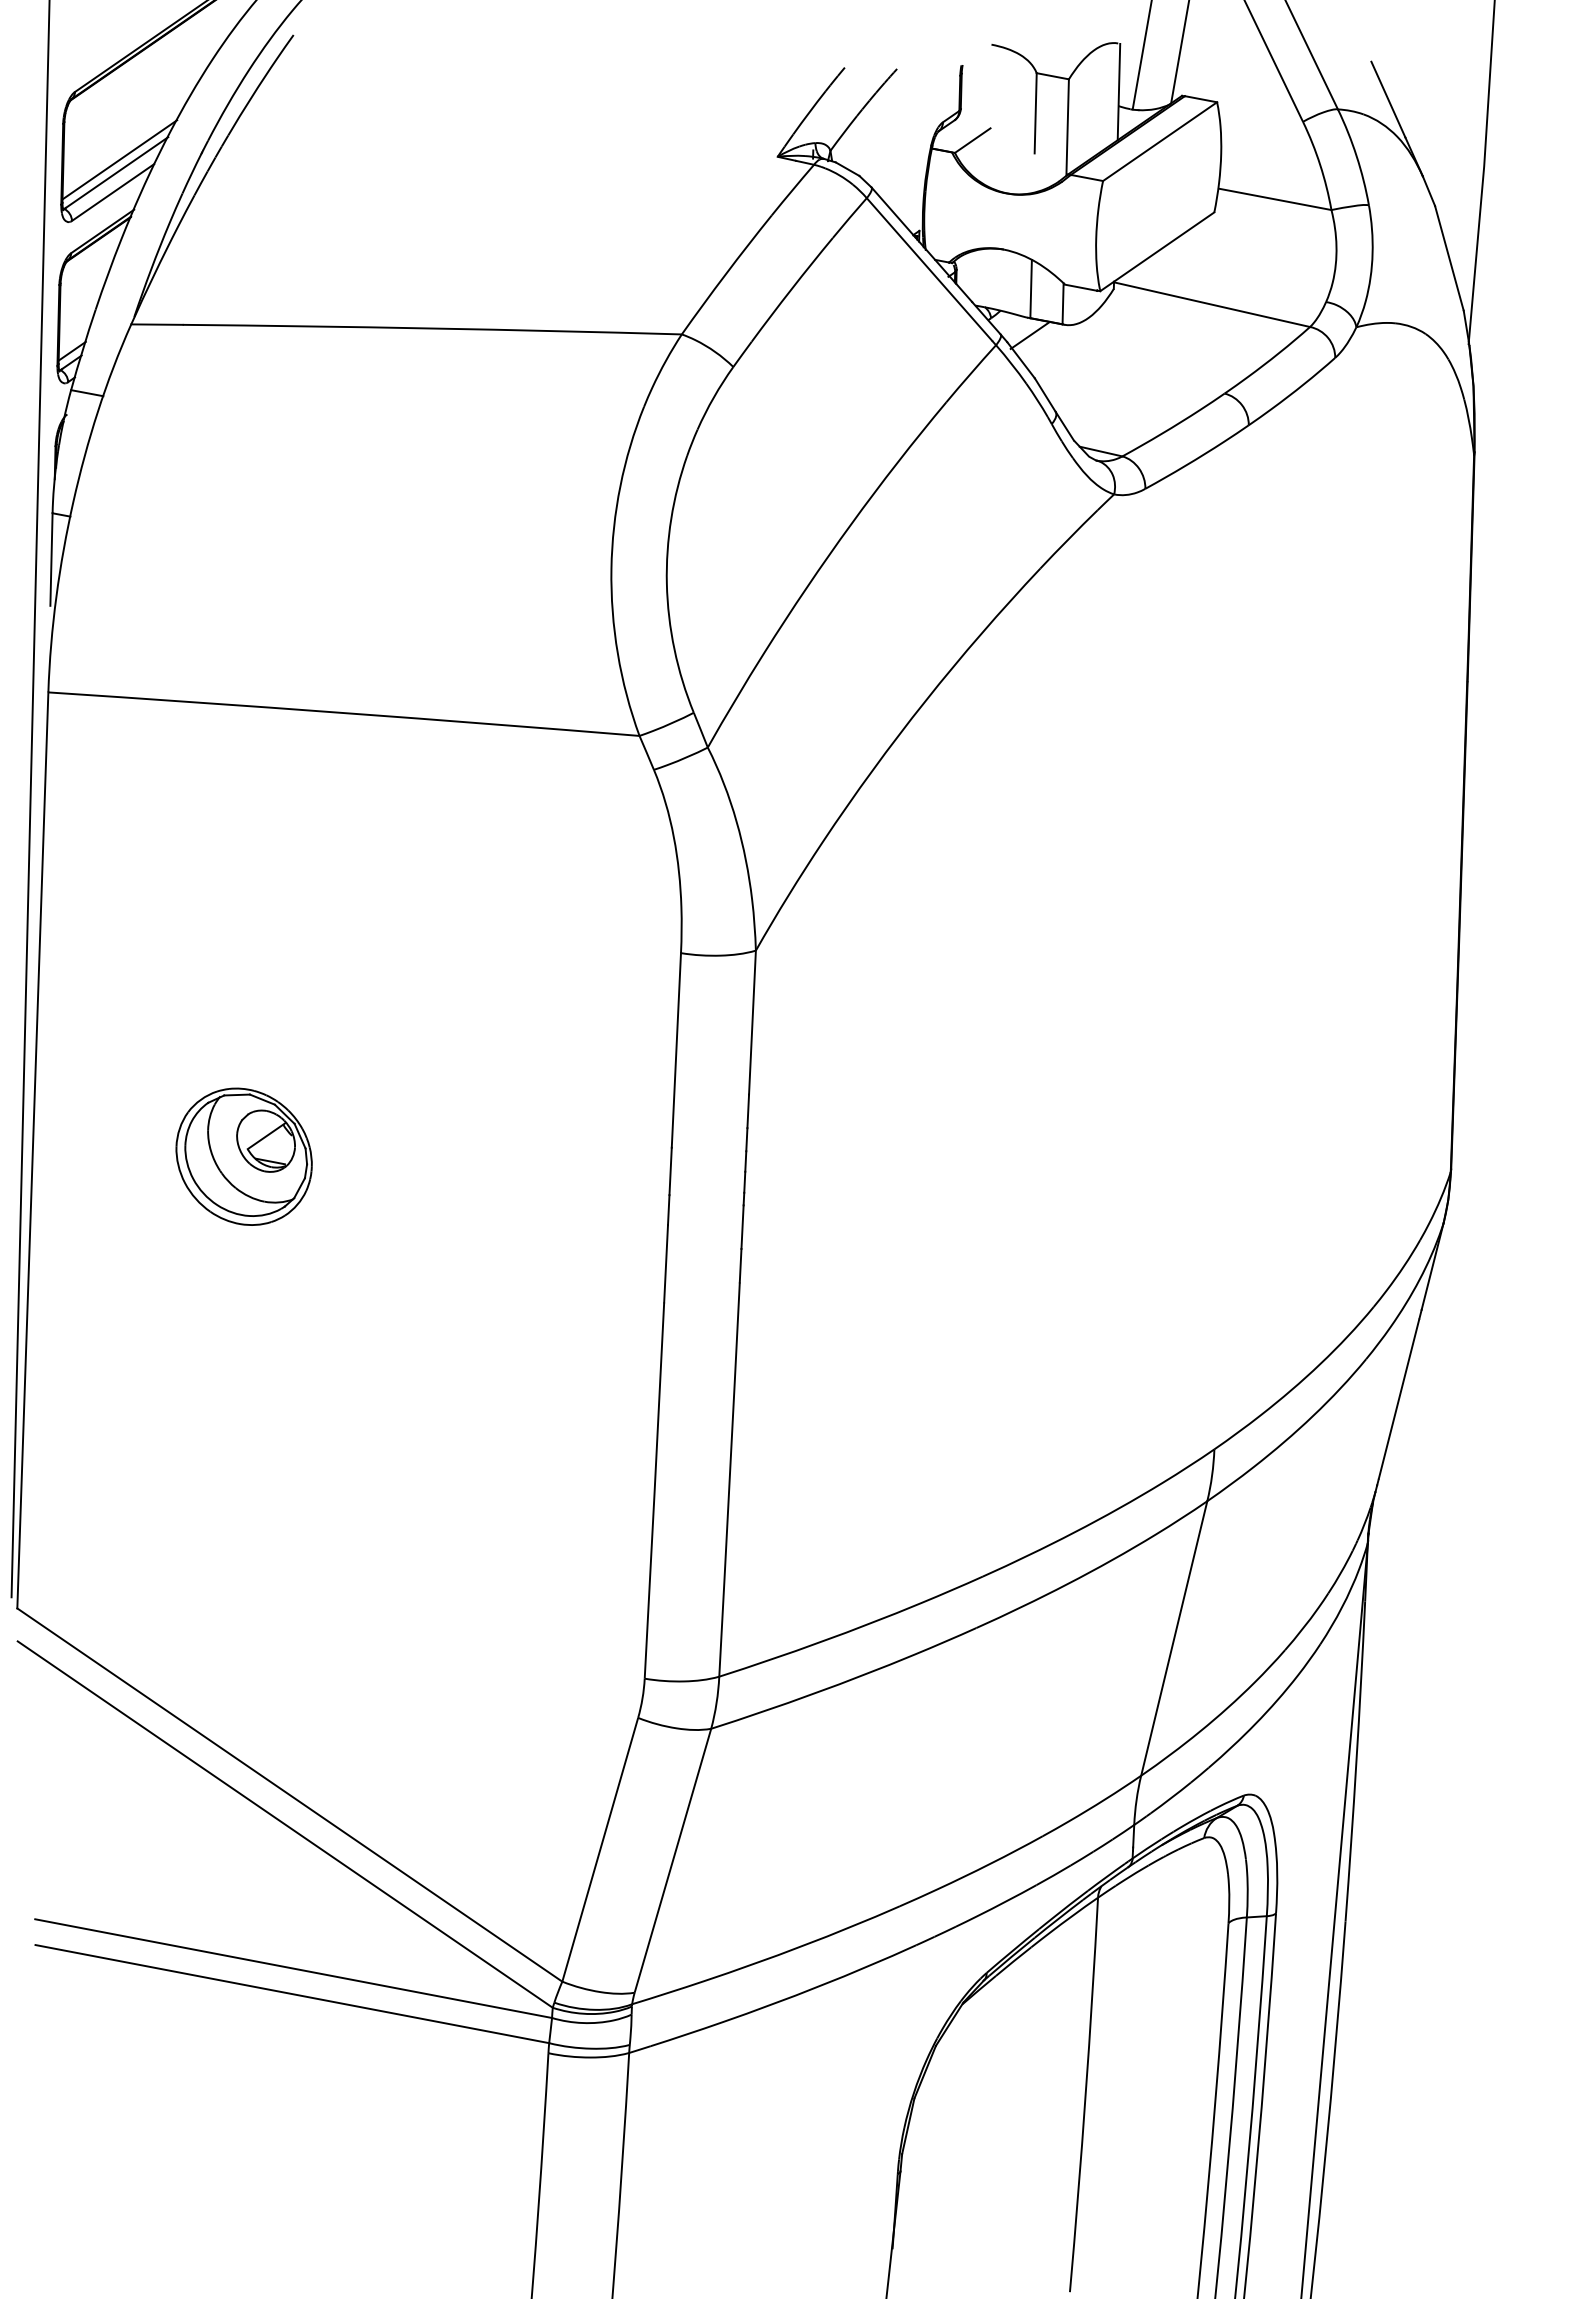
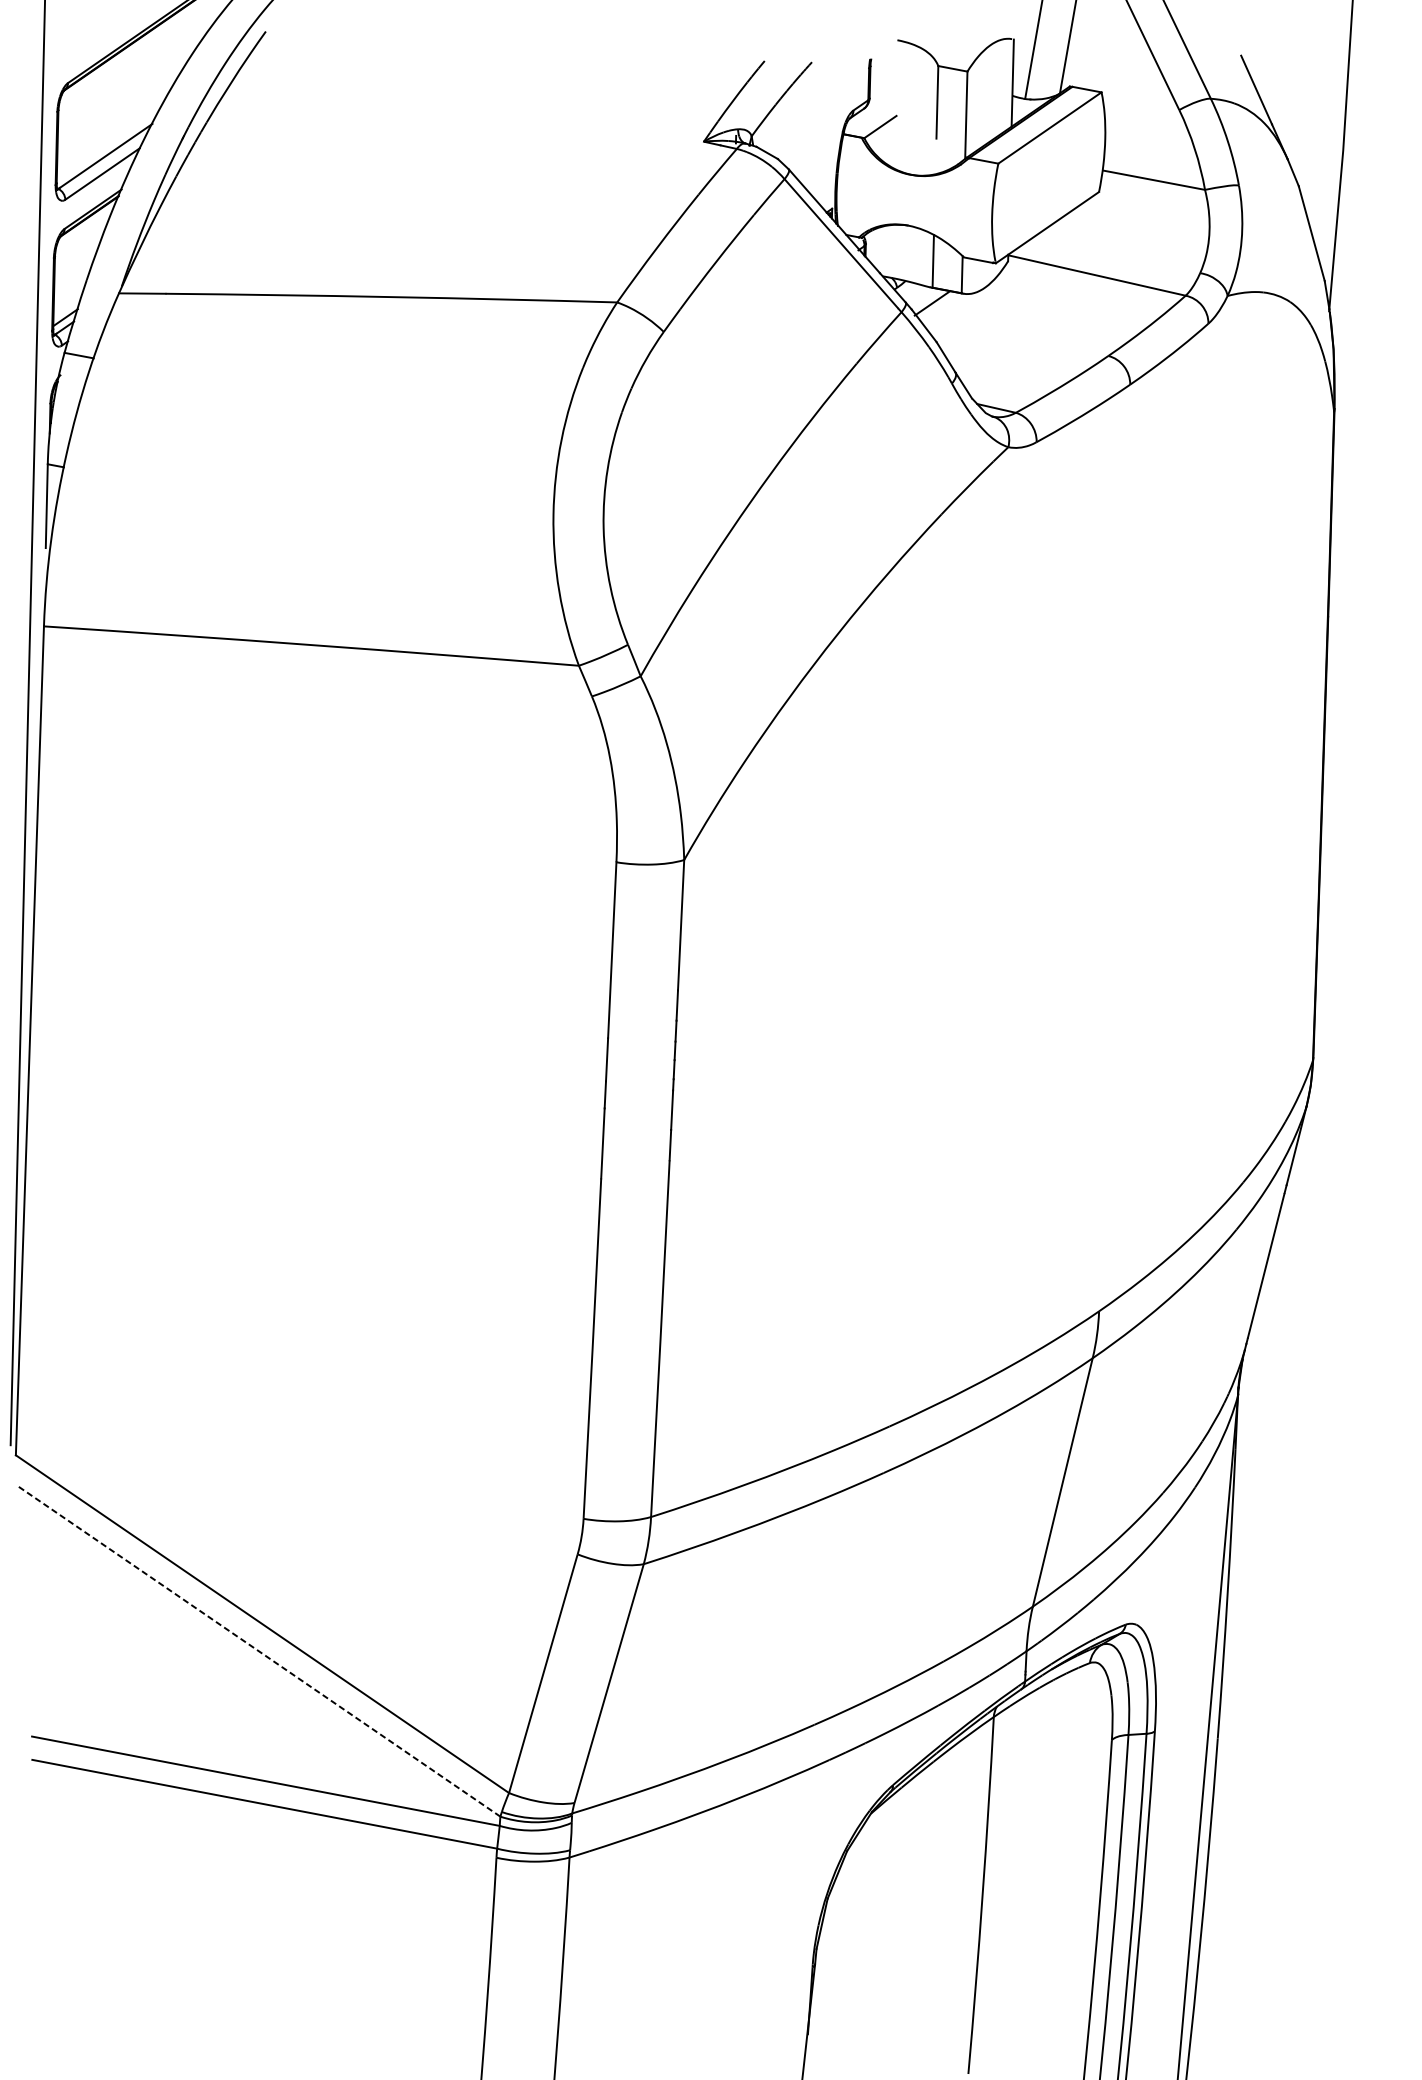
line: (119, 159) -> (108, 144), removed
part: (243, 1156) -> (220, 1046), removed
line: (284, 1824) -> (257, 1650), solid -> dashed

